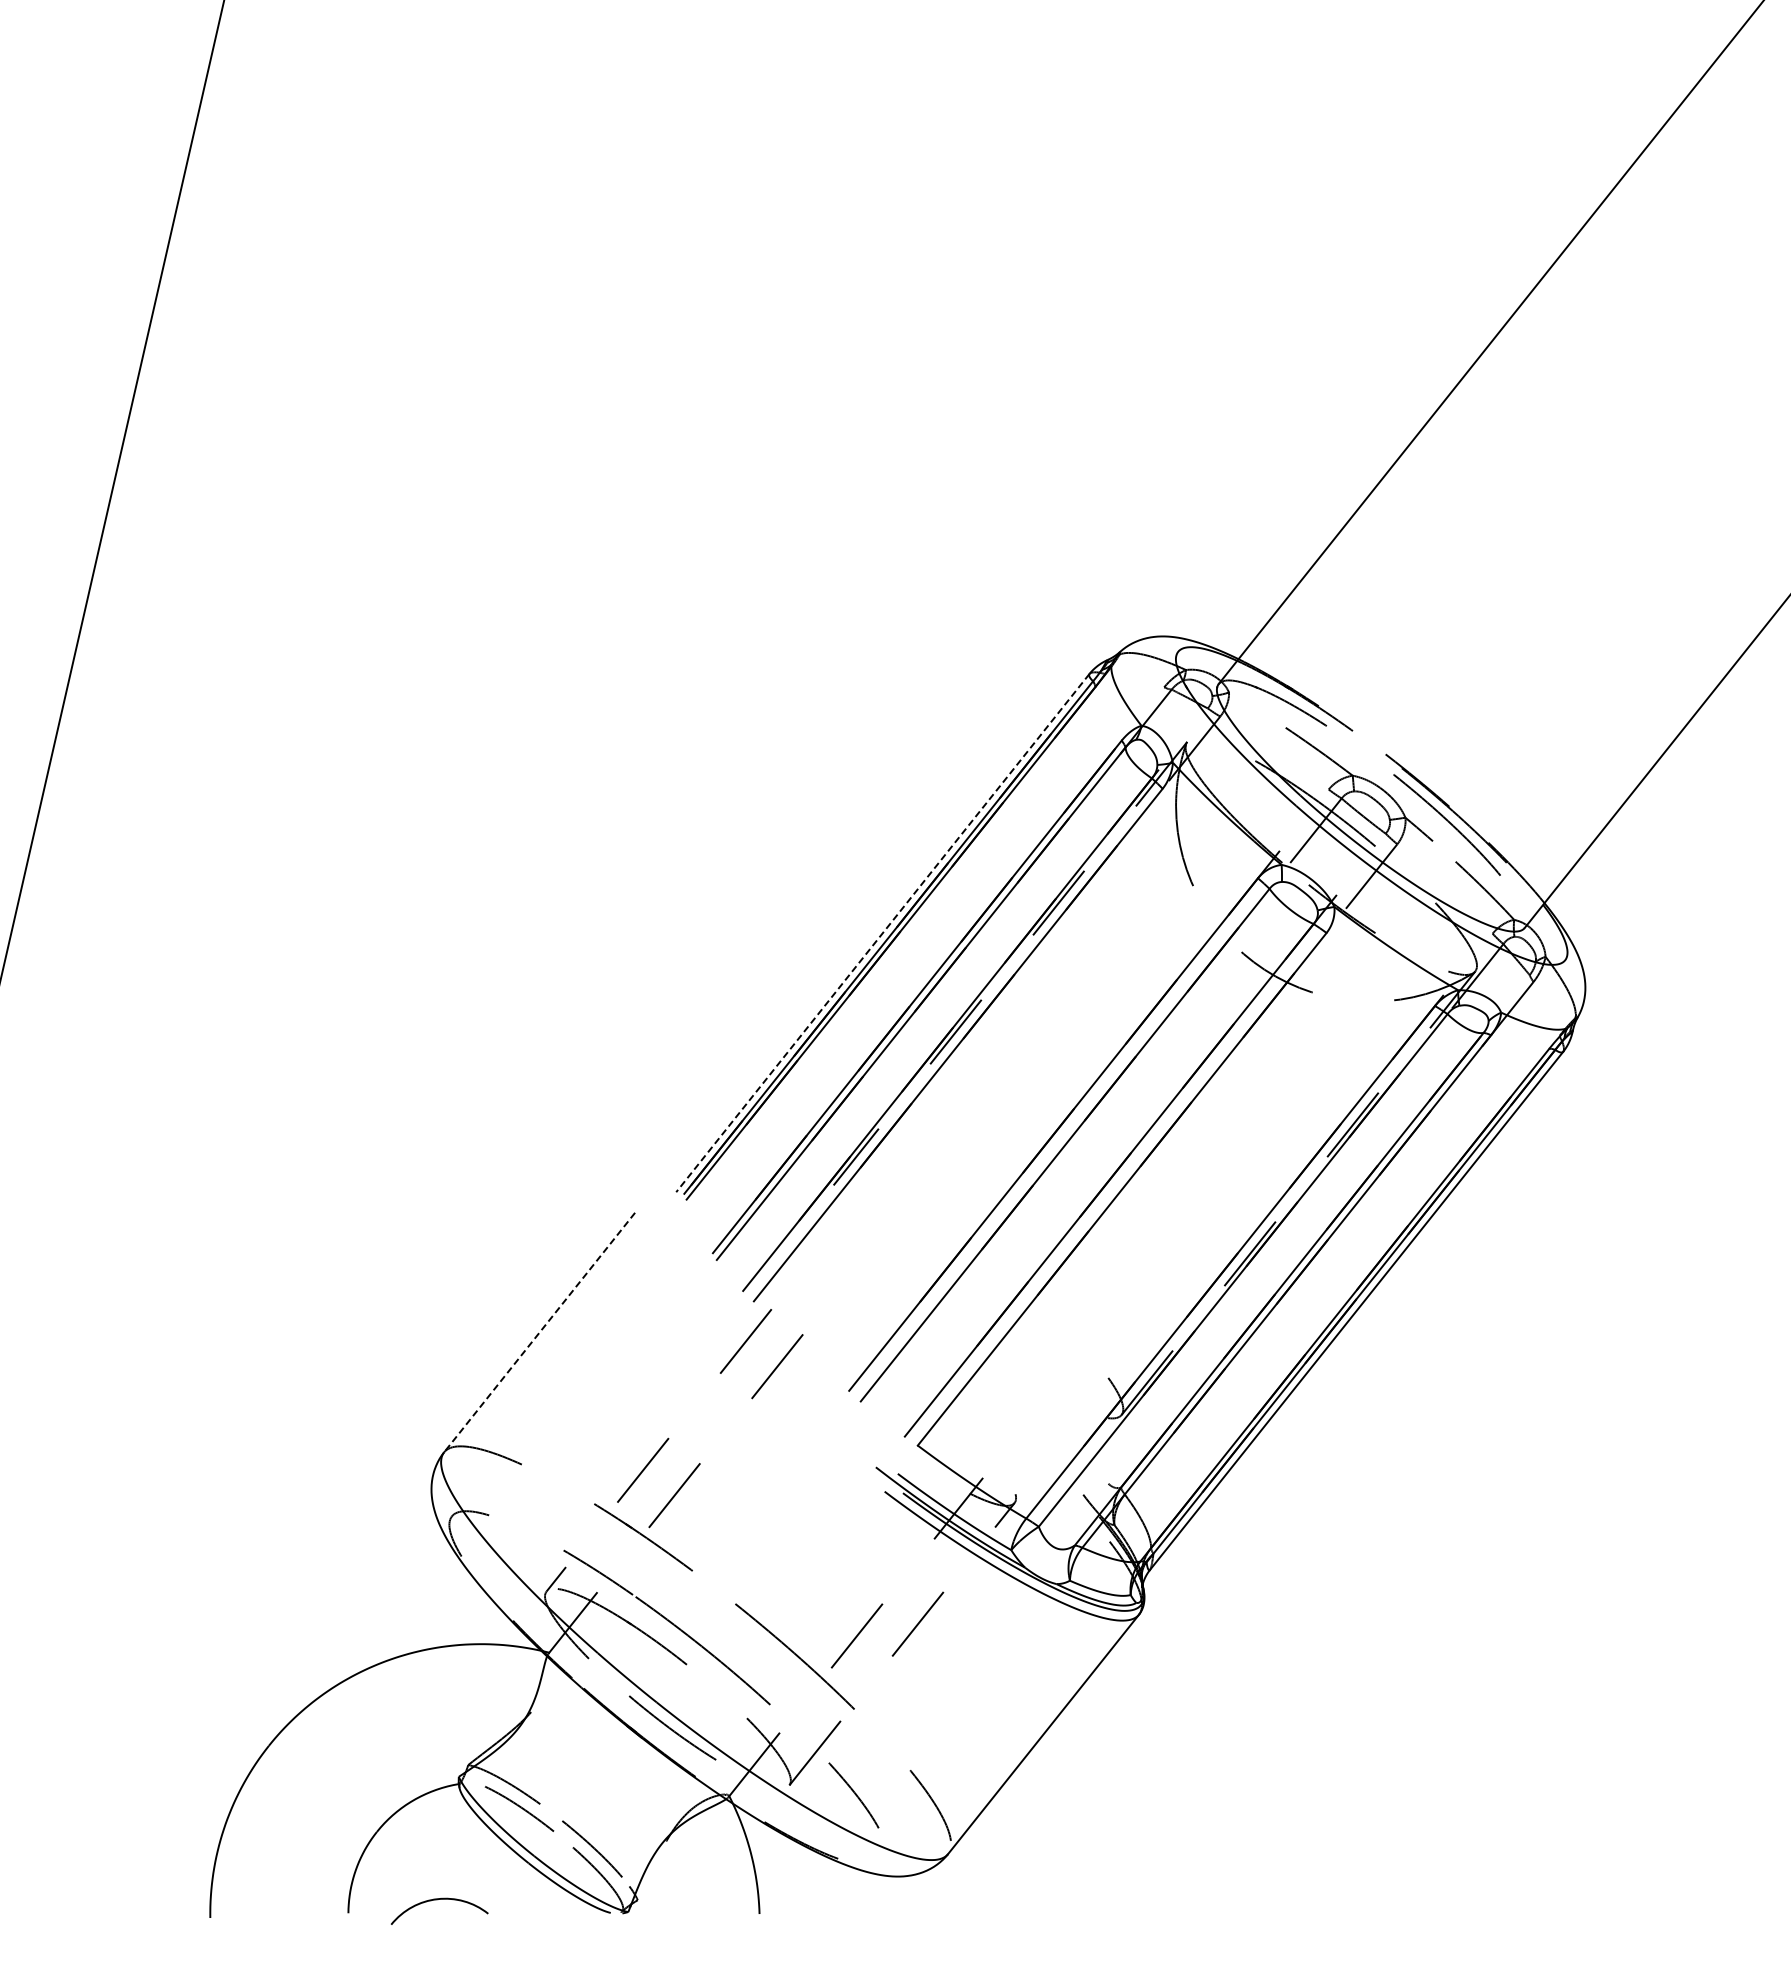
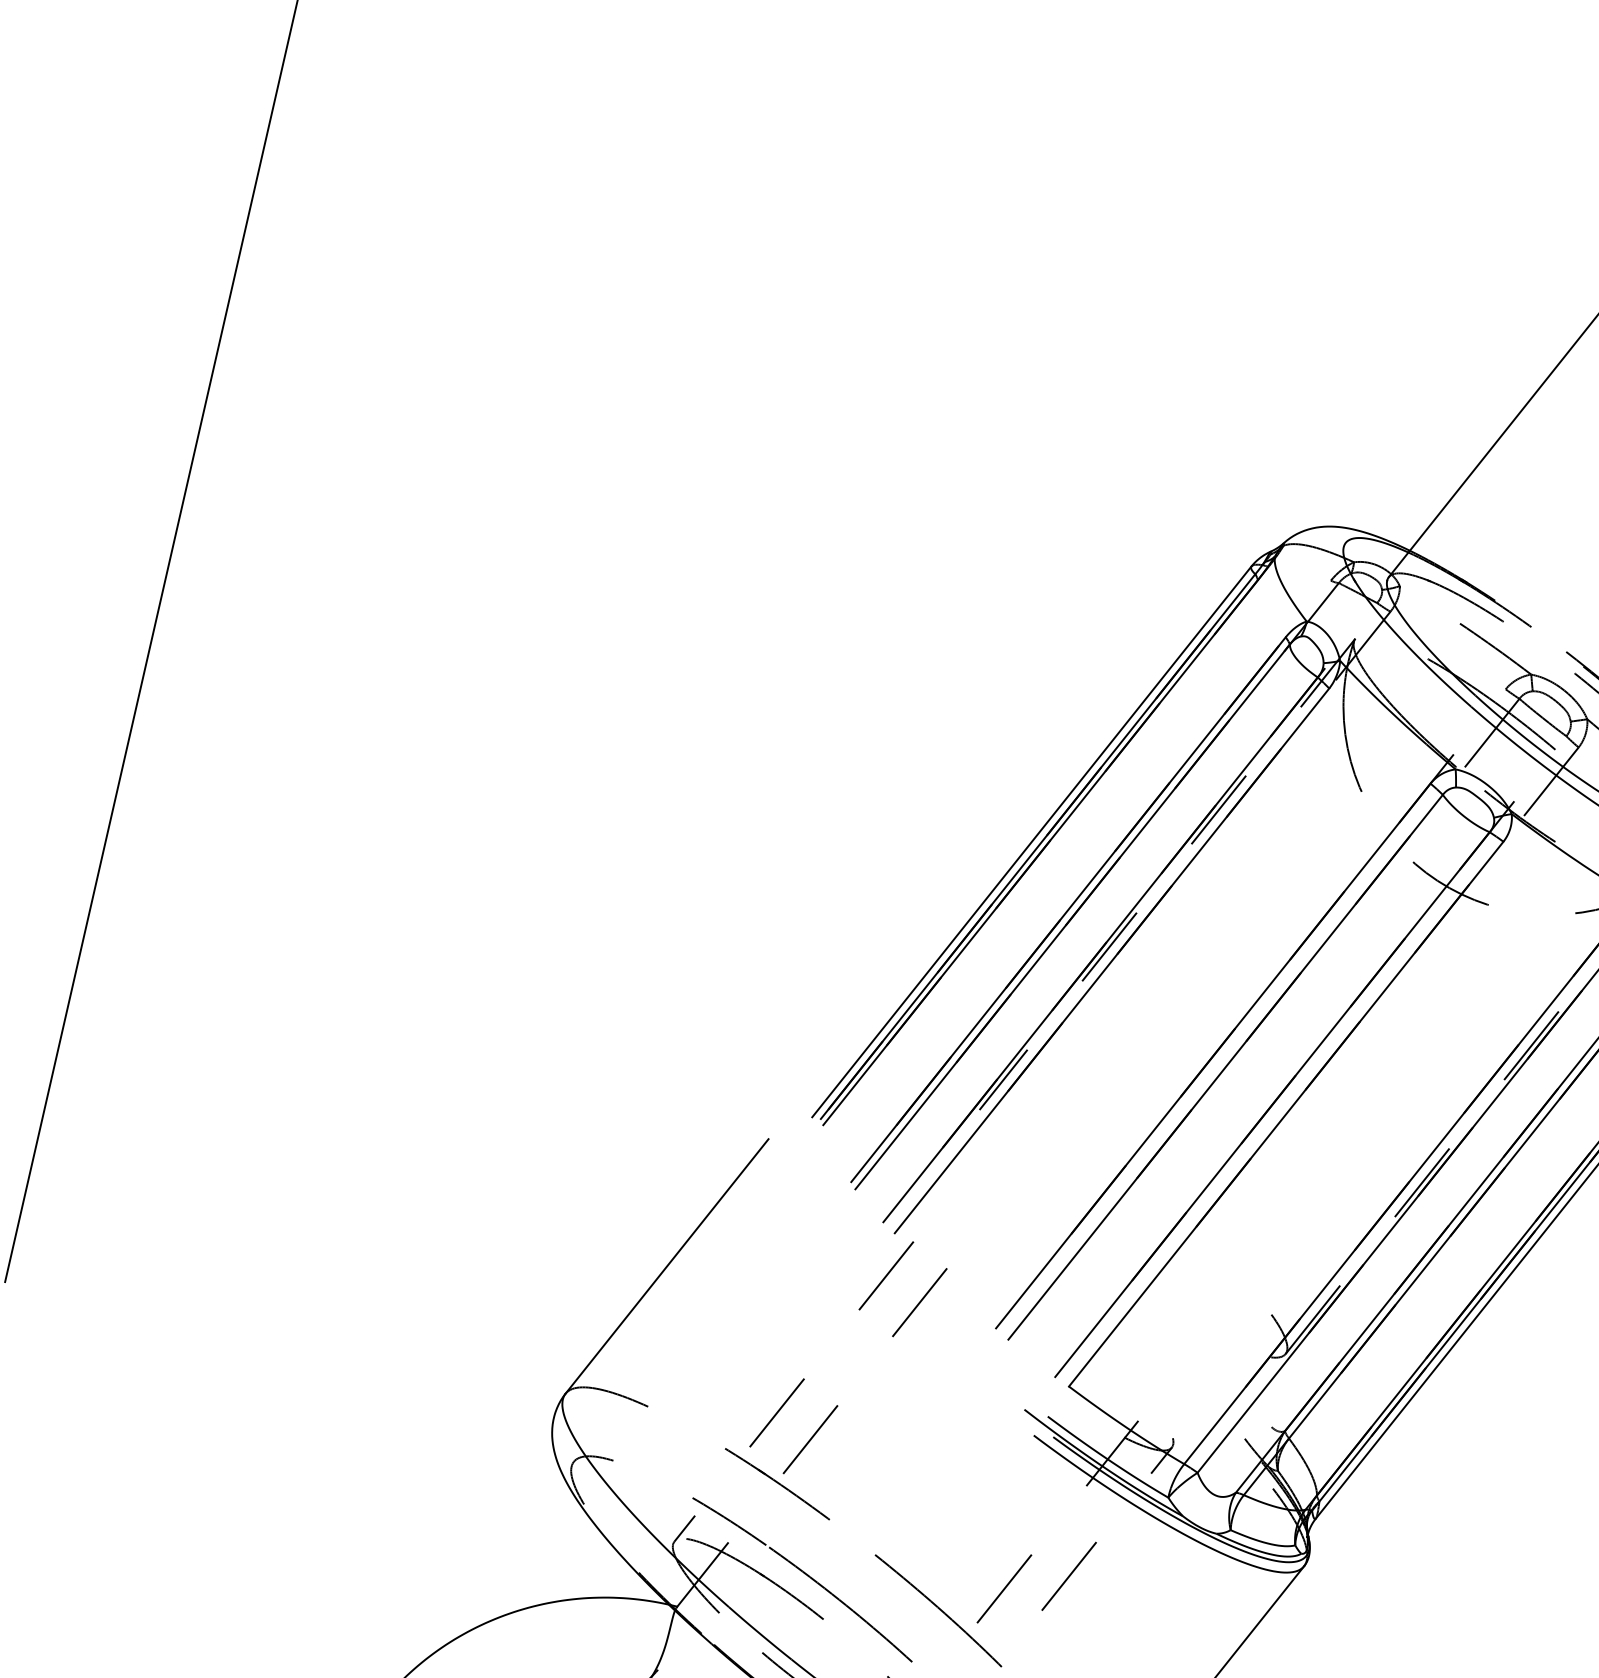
line: (882, 933) -> (1031, 842), dashed -> solid
line: (539, 1332) -> (666, 1266), dashed -> solid

